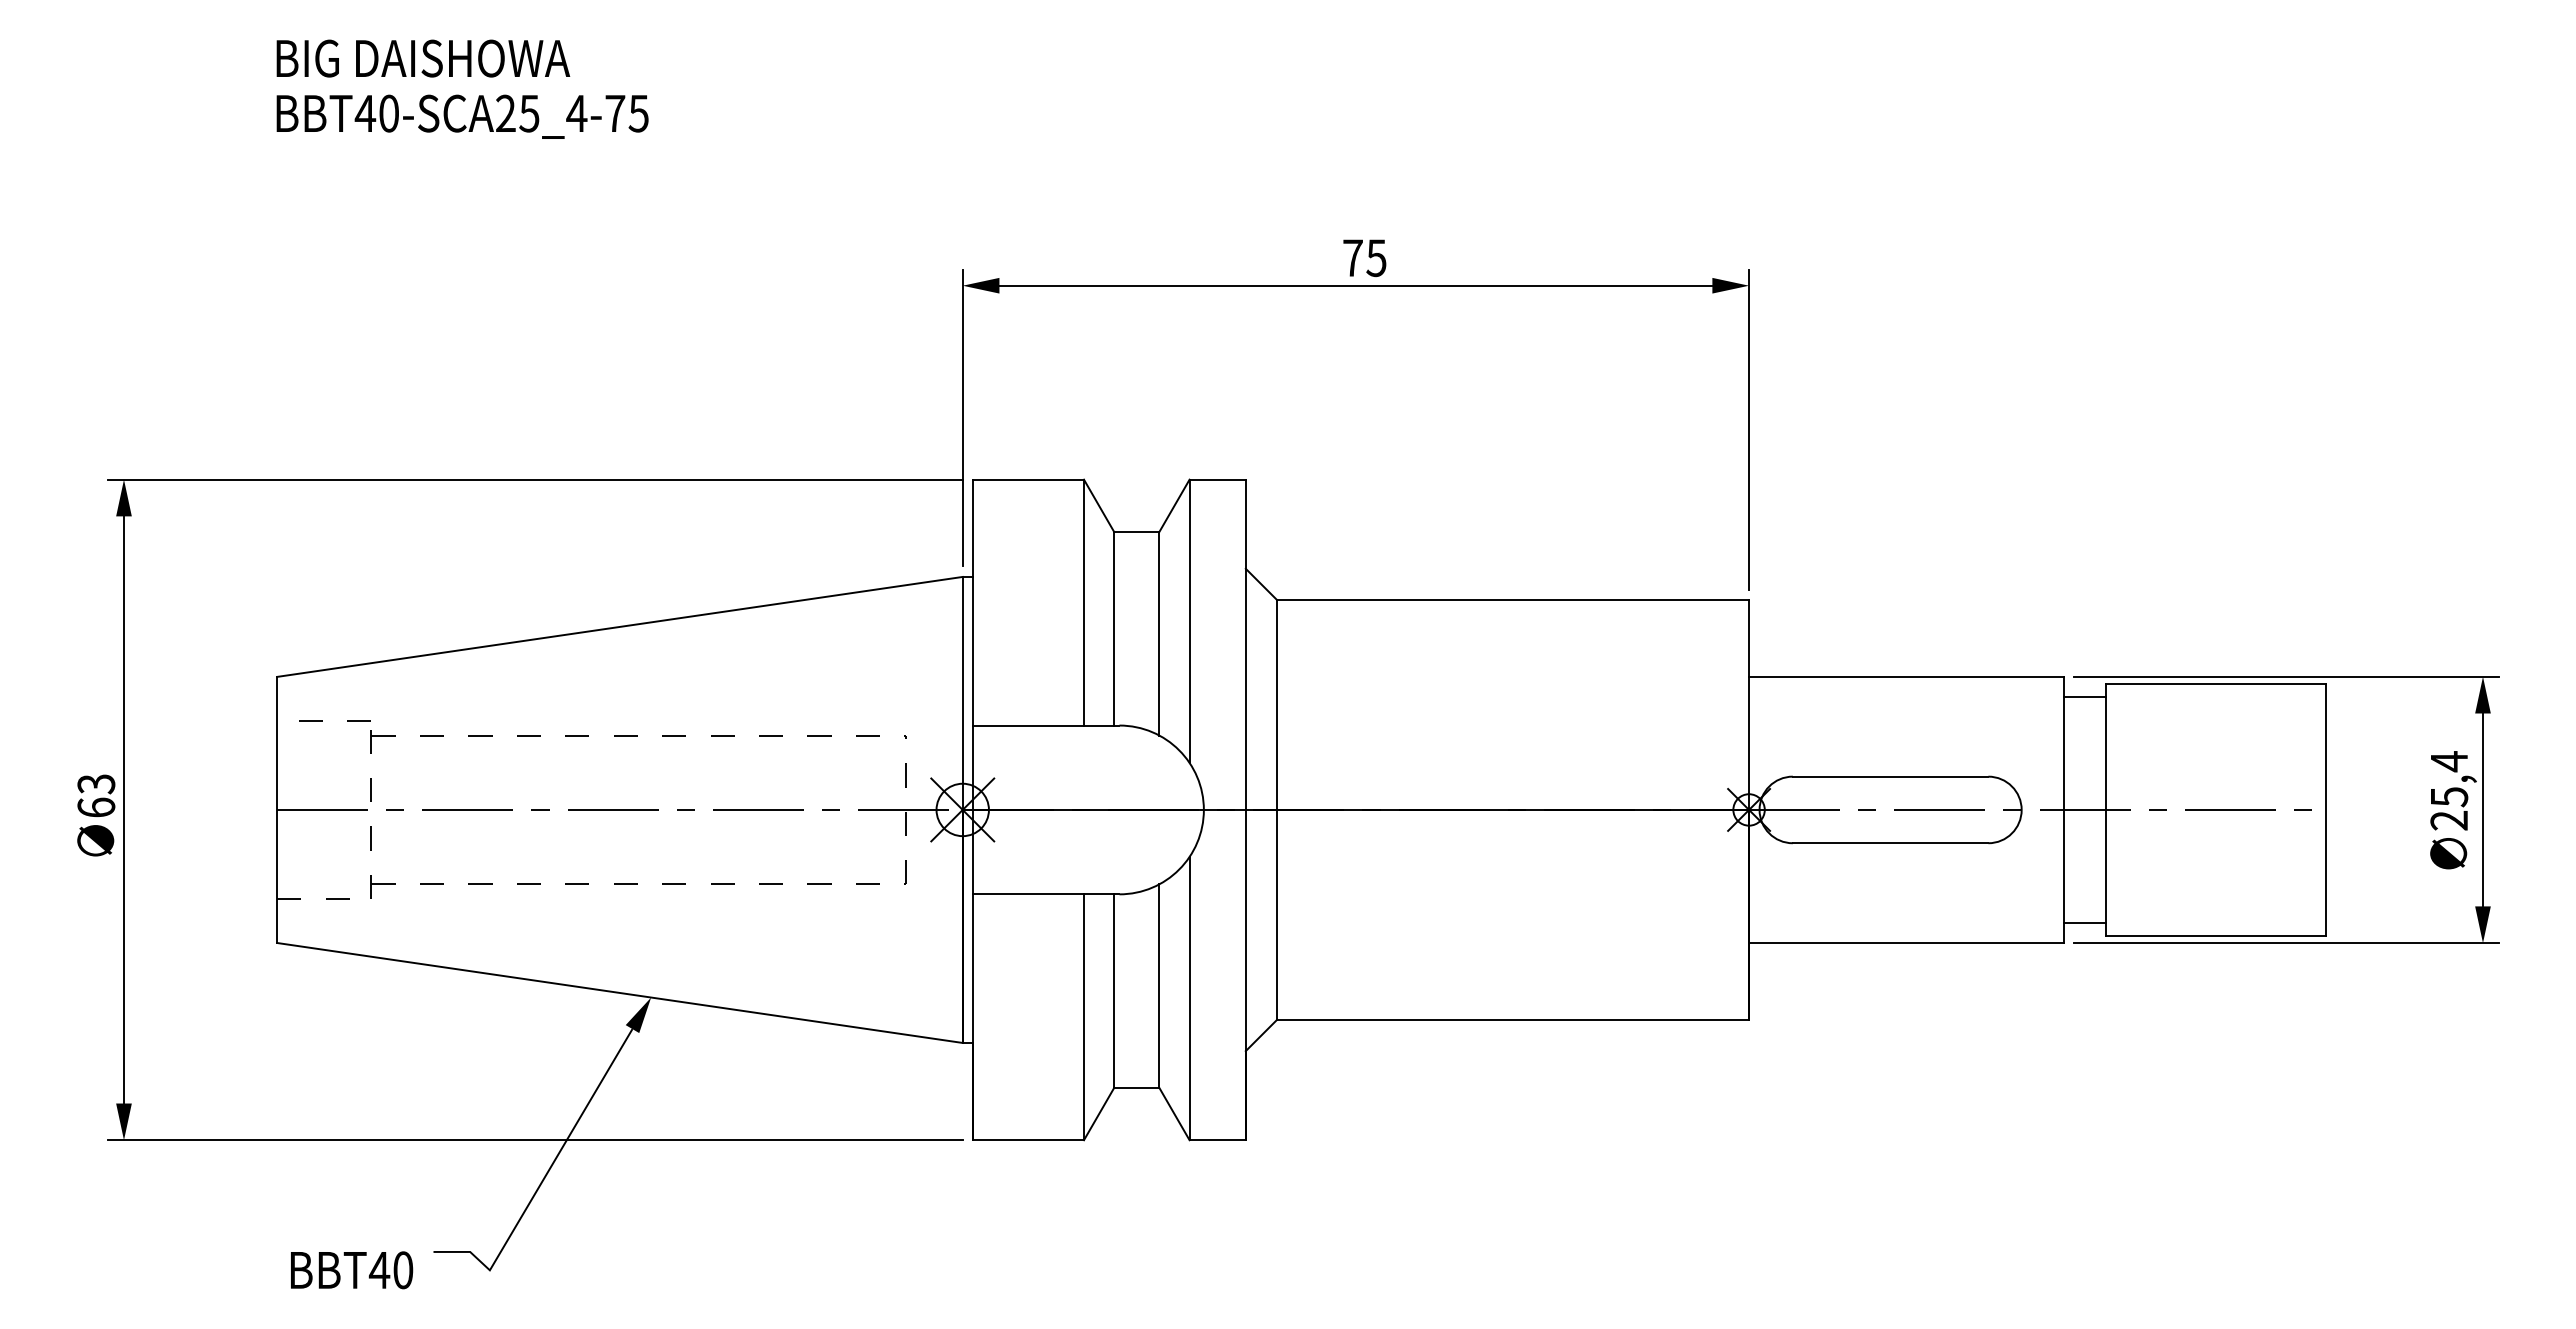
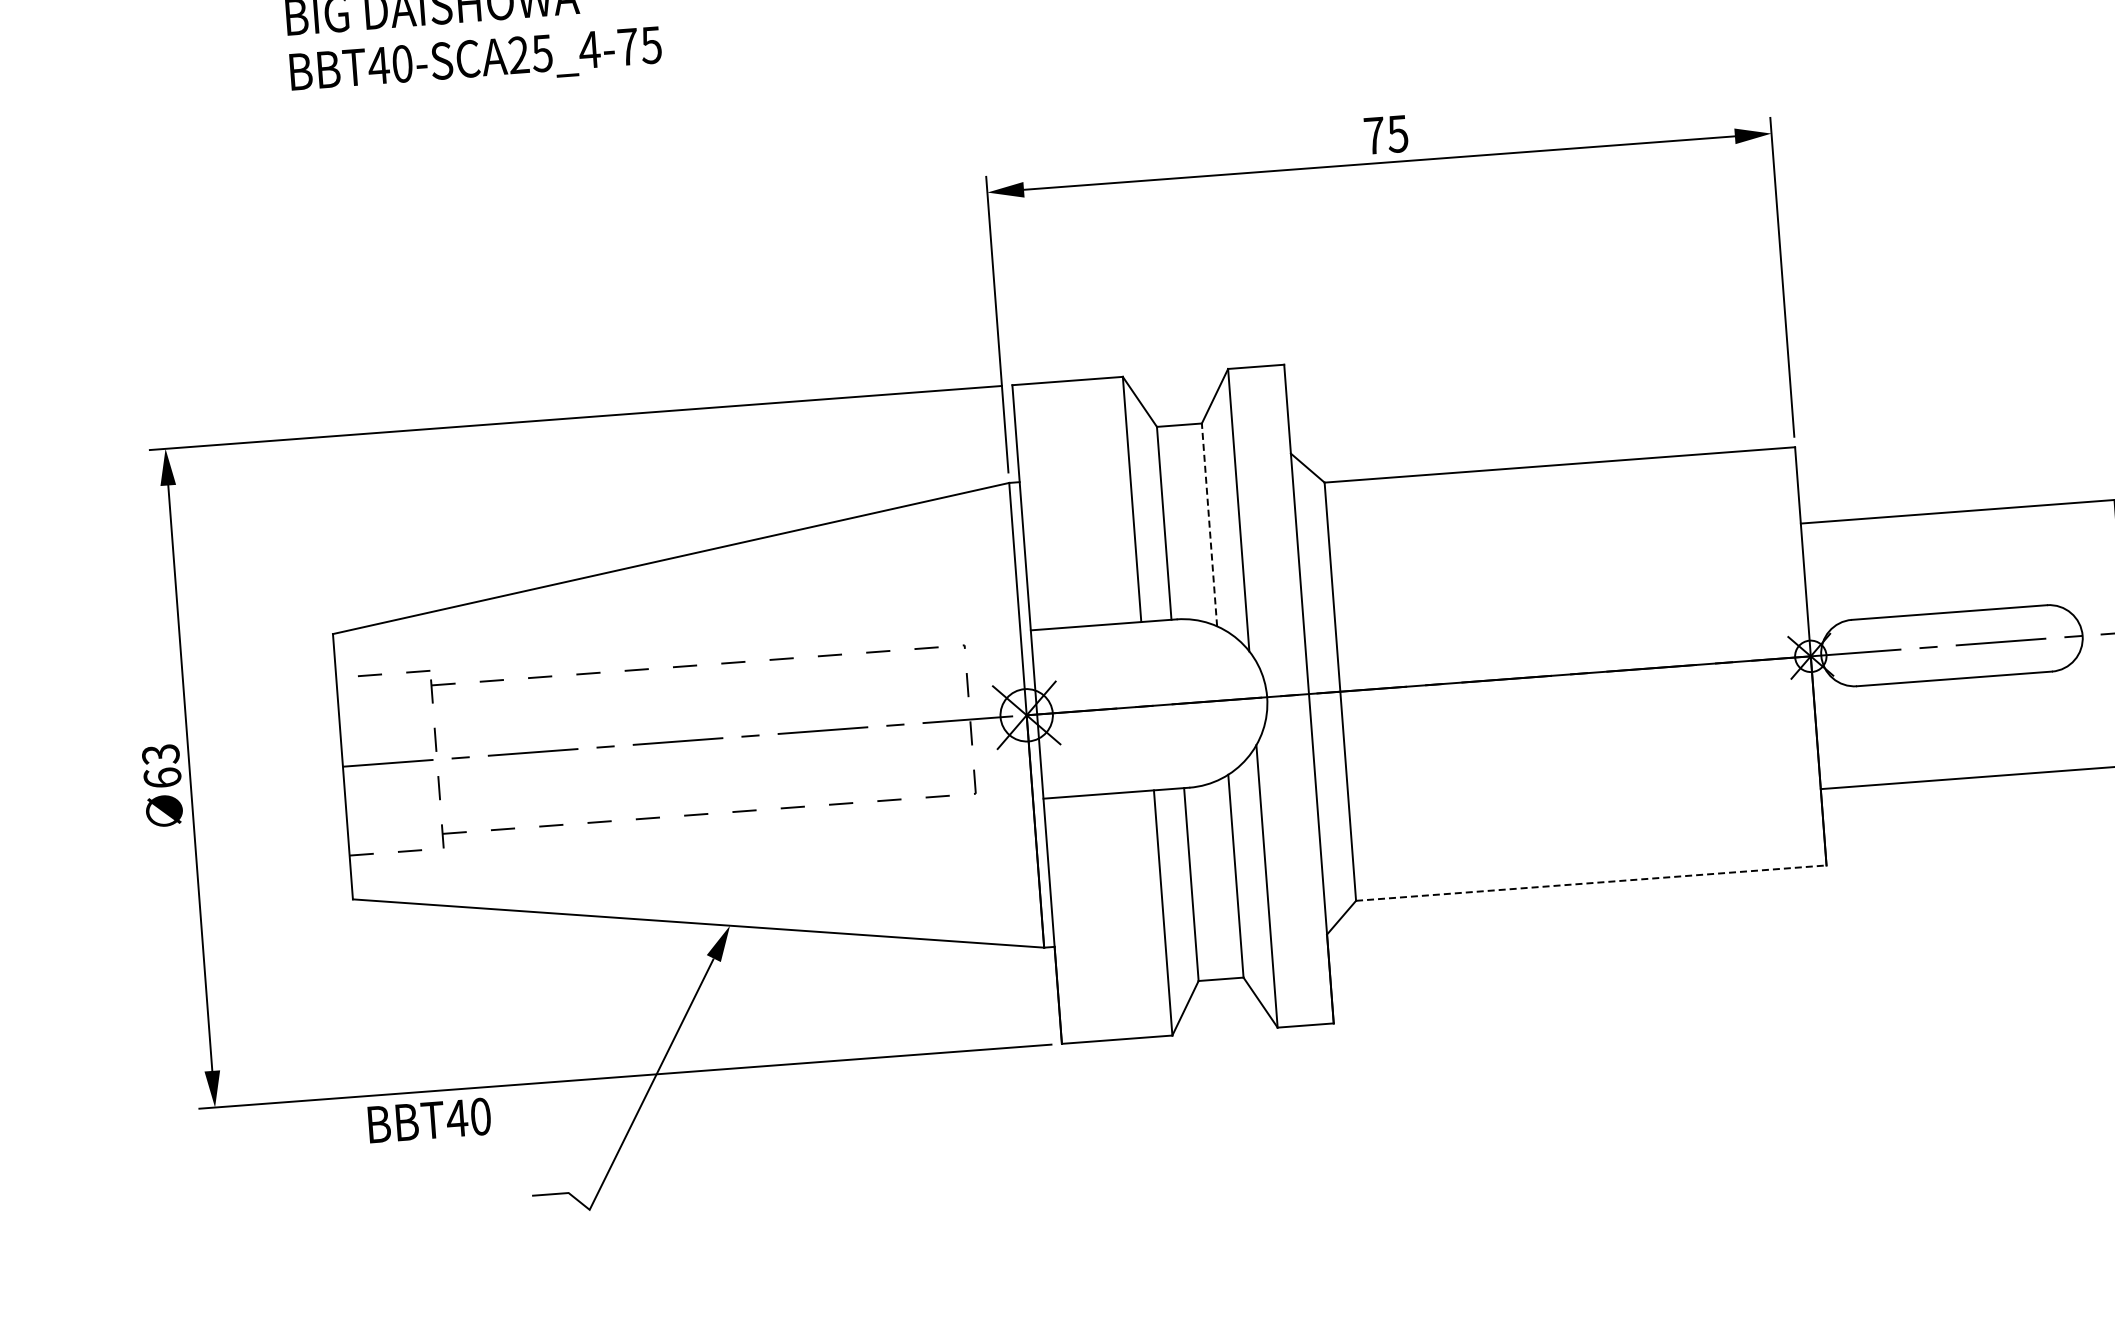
line: (1159, 633) -> (1209, 524), solid -> dashed
line: (1513, 1019) -> (1591, 882), solid -> dashed
text: (352, 1270) -> (430, 1120), moved

